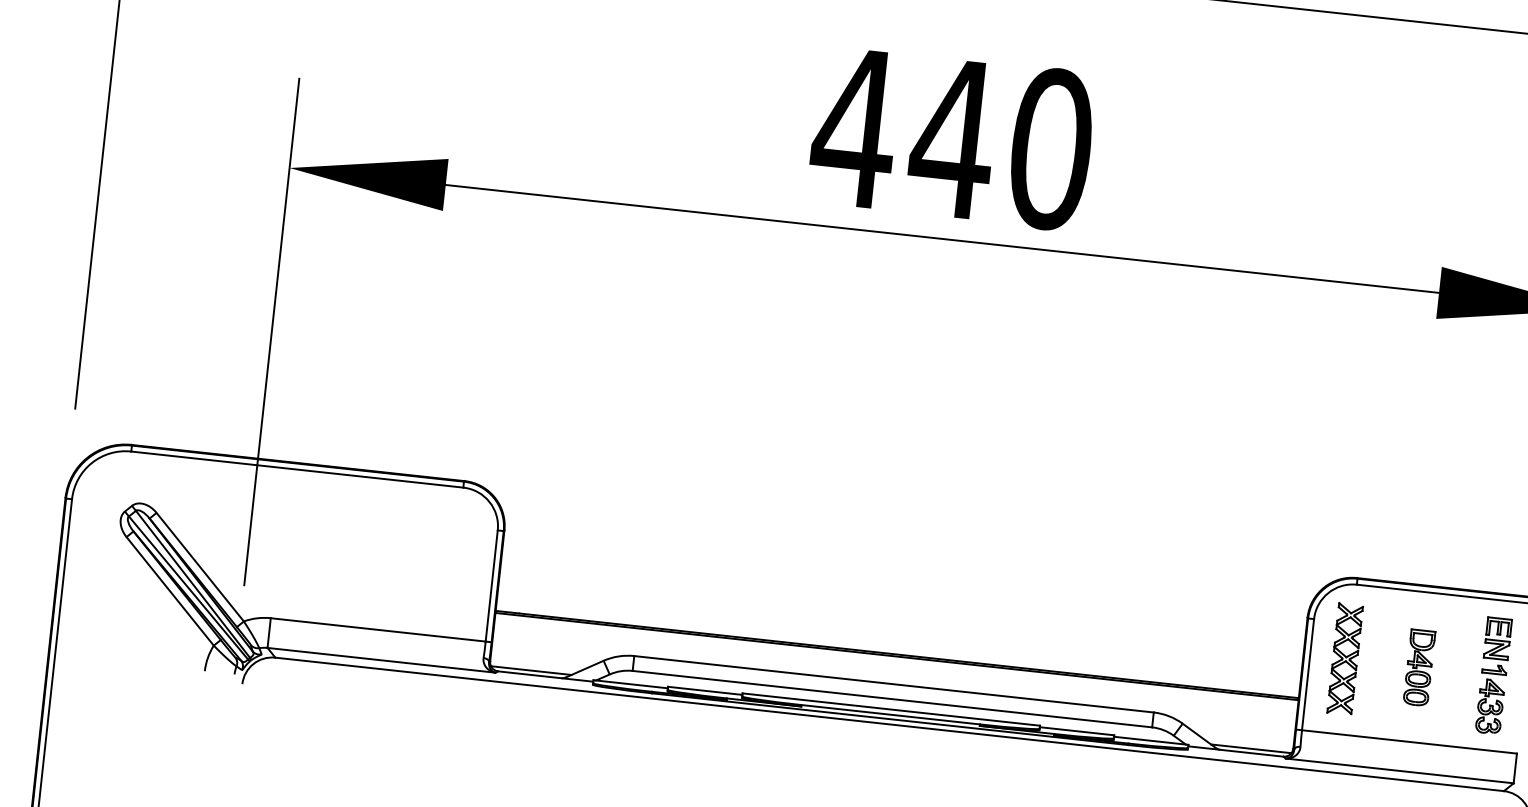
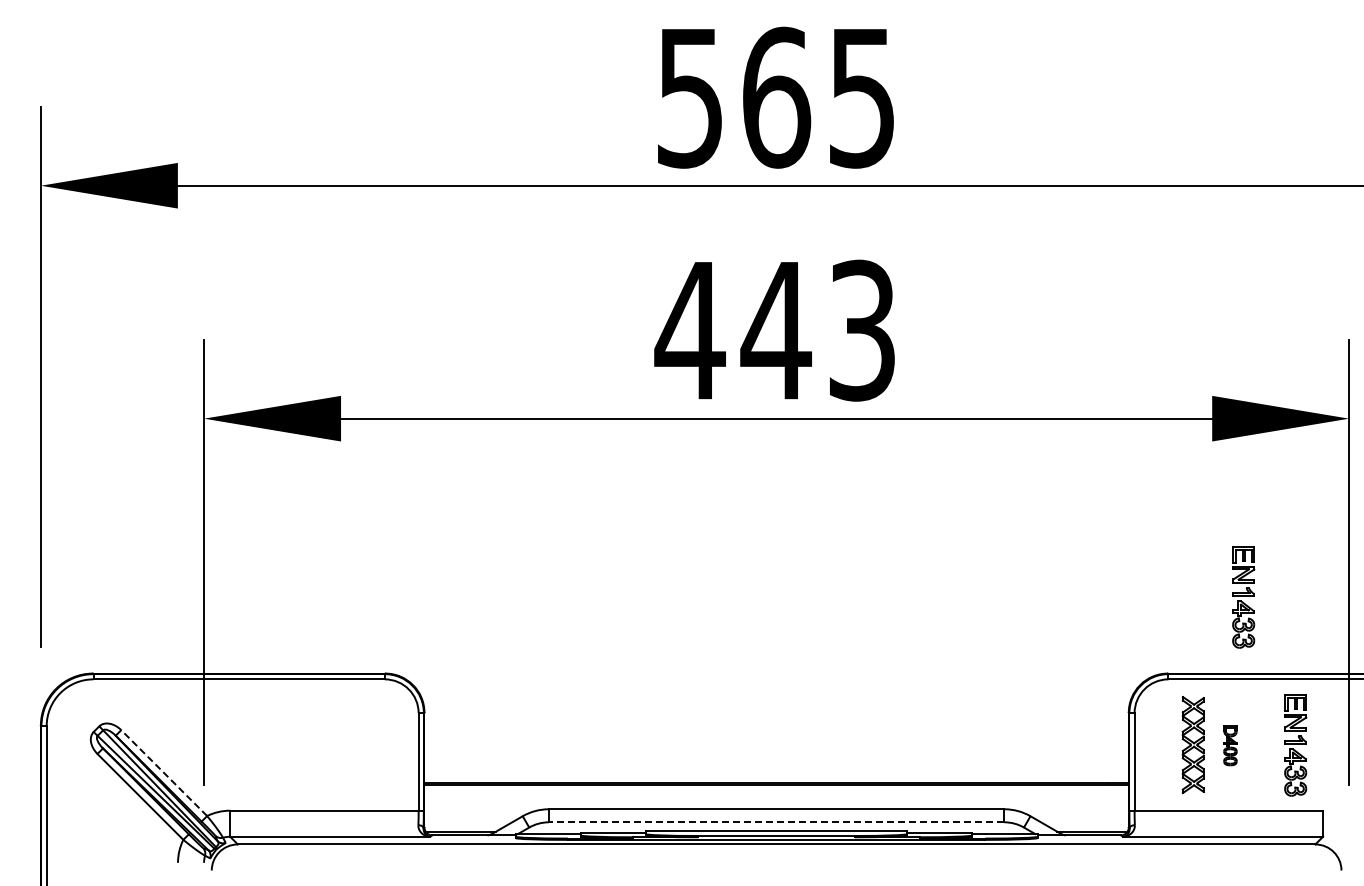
text: (1051, 149) -> (862, 330), 440 -> 443
part: (1452, 500) -> (1243, 597), added
line: (200, 567) -> (164, 773), solid -> dashed
part: (1344, 659) -> (1192, 745), moved
part: (1419, 667) -> (1230, 745), size x0.6
line: (892, 699) -> (776, 822), solid -> dashed

